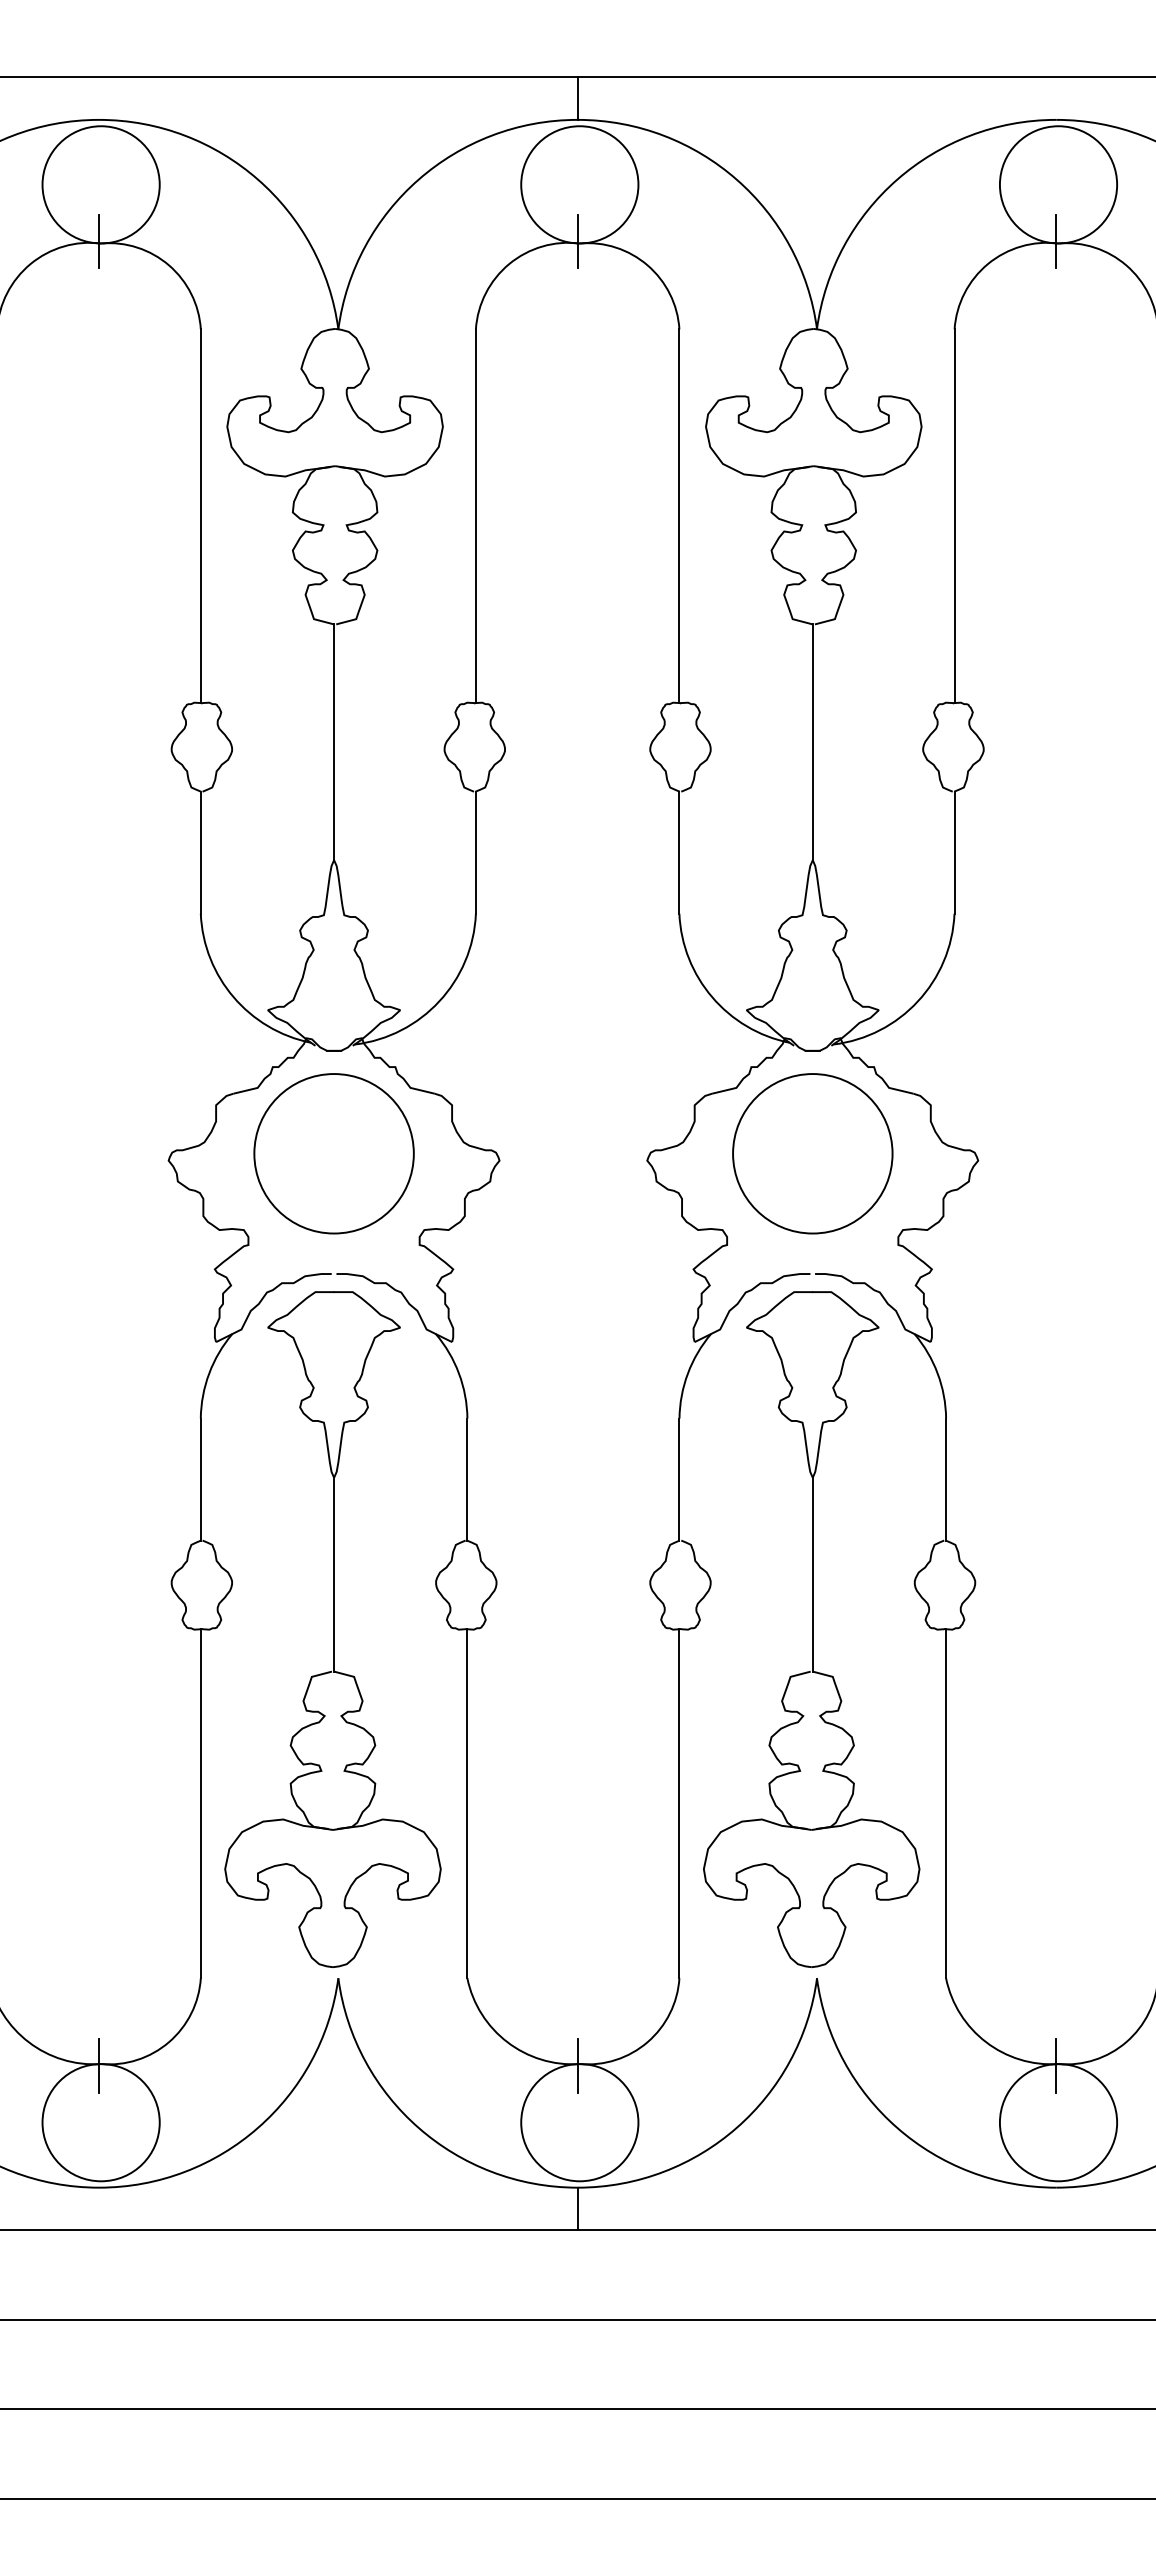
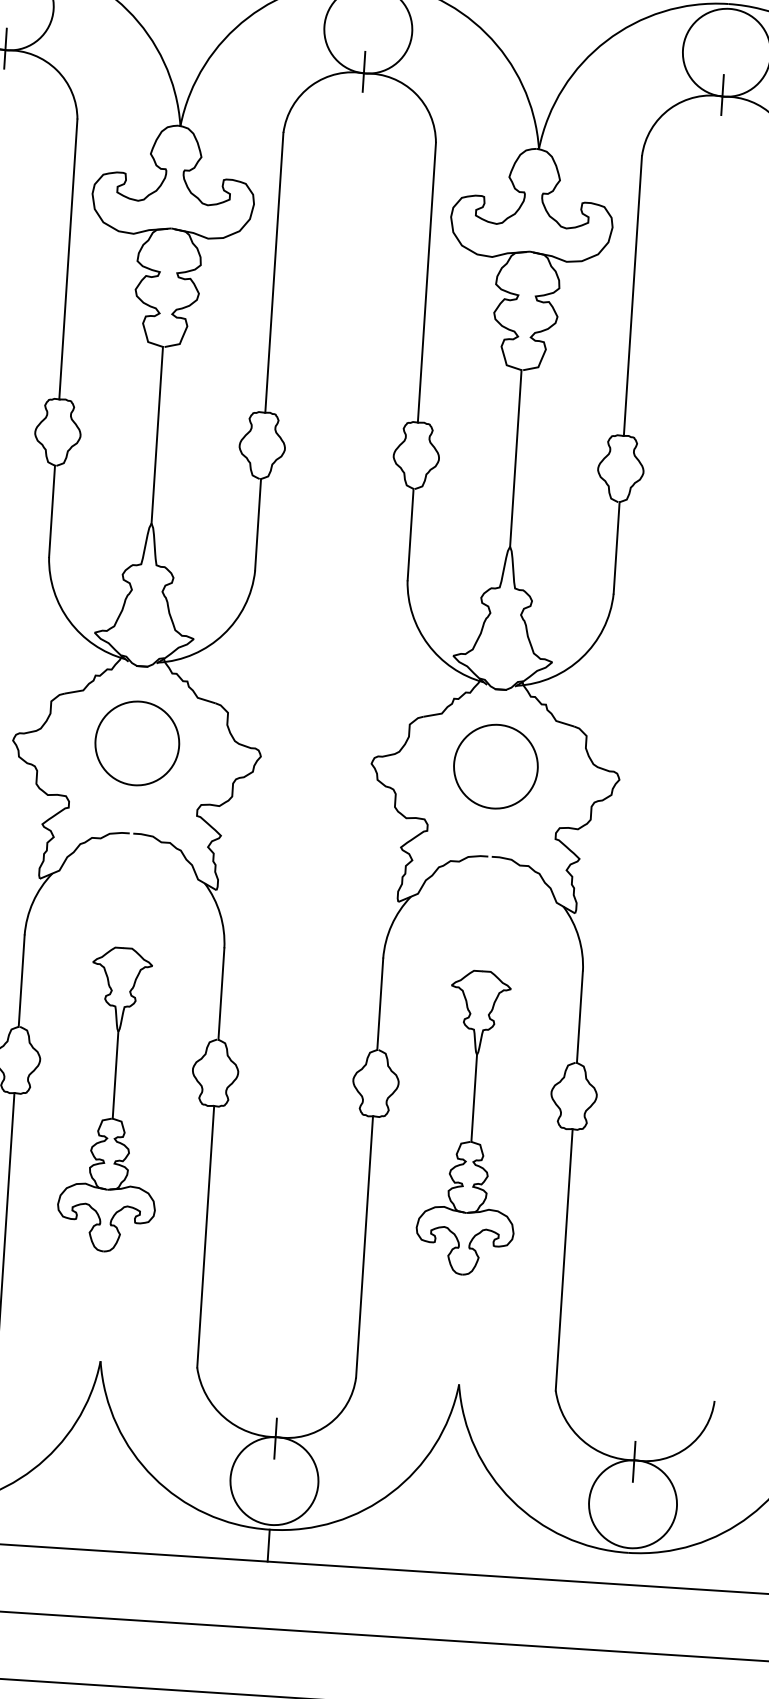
circle: (333, 1153) -> (136, 743), size x0.7
circle: (812, 1153) -> (495, 766), size x0.7
part: (332, 1629) -> (113, 1099), size x0.6
part: (811, 1629) -> (471, 1122), size x0.6

